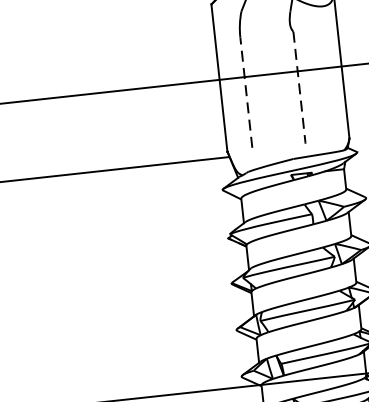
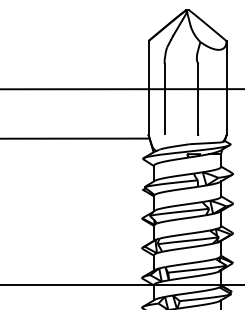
line: (299, 87) -> (198, 99), dashed -> solid
line: (246, 91) -> (164, 98), dashed -> solid

